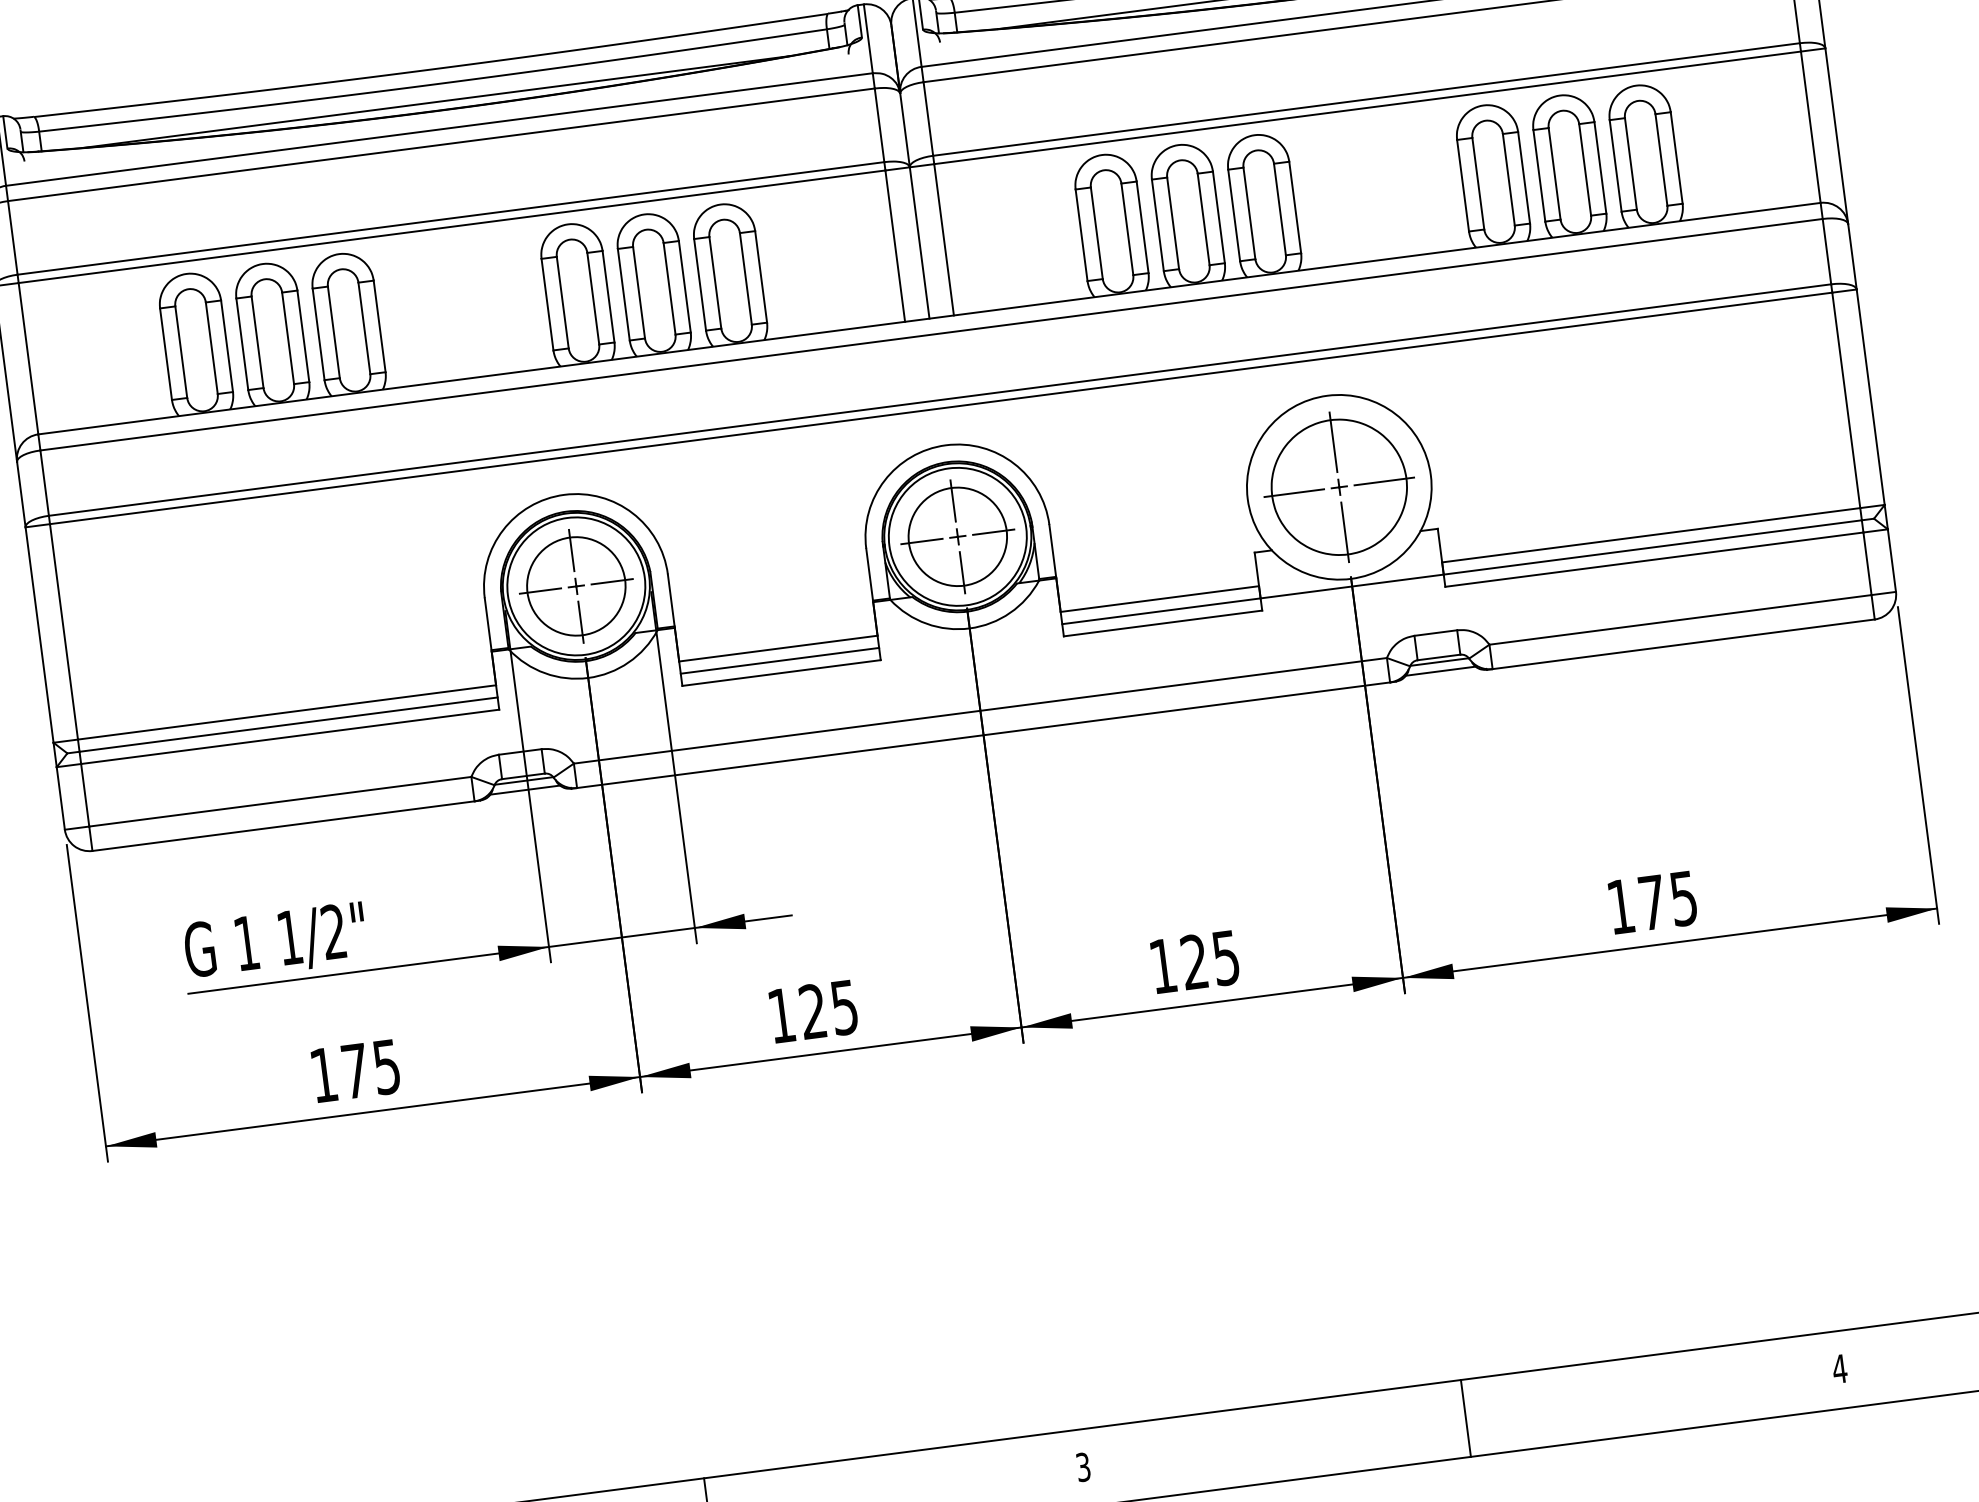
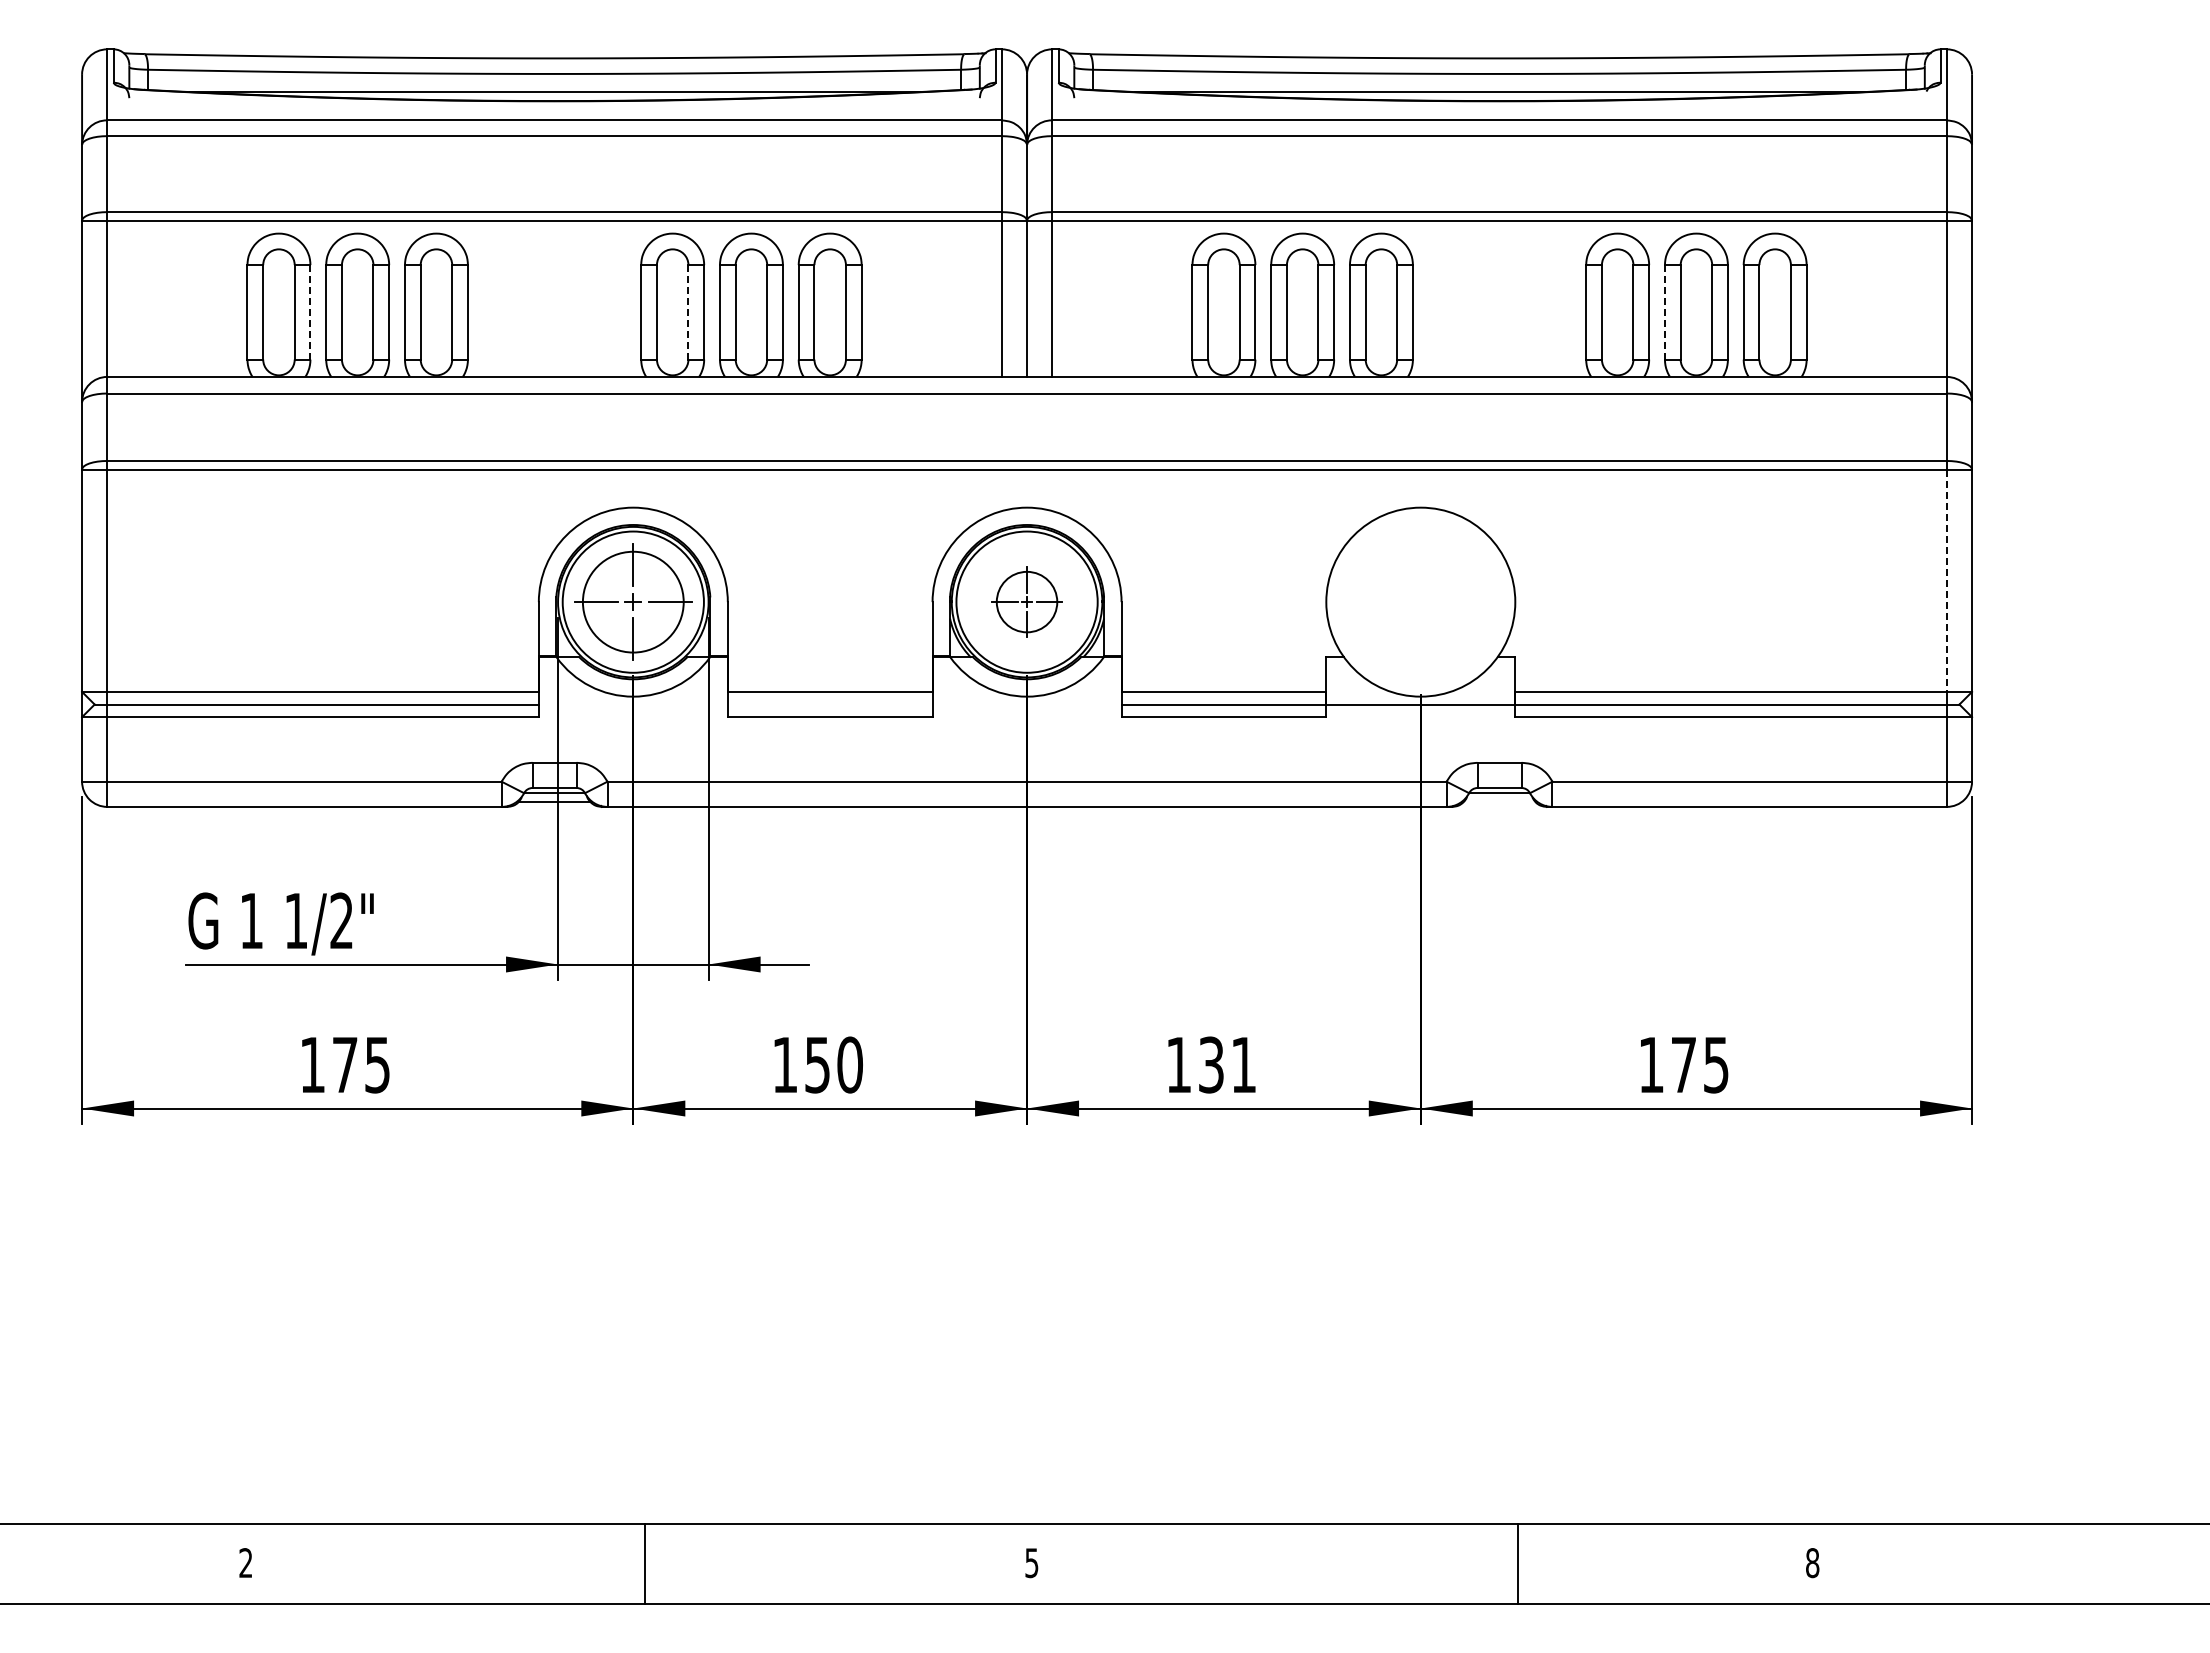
line: (1538, 175) -> (1664, 311), solid -> dashed
line: (593, 298) -> (688, 312), solid -> dashed
line: (227, 346) -> (310, 312), solid -> dashed
line: (1846, 401) -> (1946, 581), solid -> dashed
part: (1338, 486) -> (1420, 601), removed
part: (957, 536) -> (1026, 601), size x0.6
line: (779, 660) -> (829, 704), removed
line: (1440, 671) -> (1499, 802), removed
text: (1210, 959) -> (1227, 1064), 125 -> 131
text: (828, 1009) -> (833, 1064), 125 -> 150
text: (1839, 1369) -> (1812, 1563), 4 -> 8
line: (1465, 1418) -> (1517, 1563), moved
text: (1083, 1466) -> (1032, 1562), 3 -> 5

